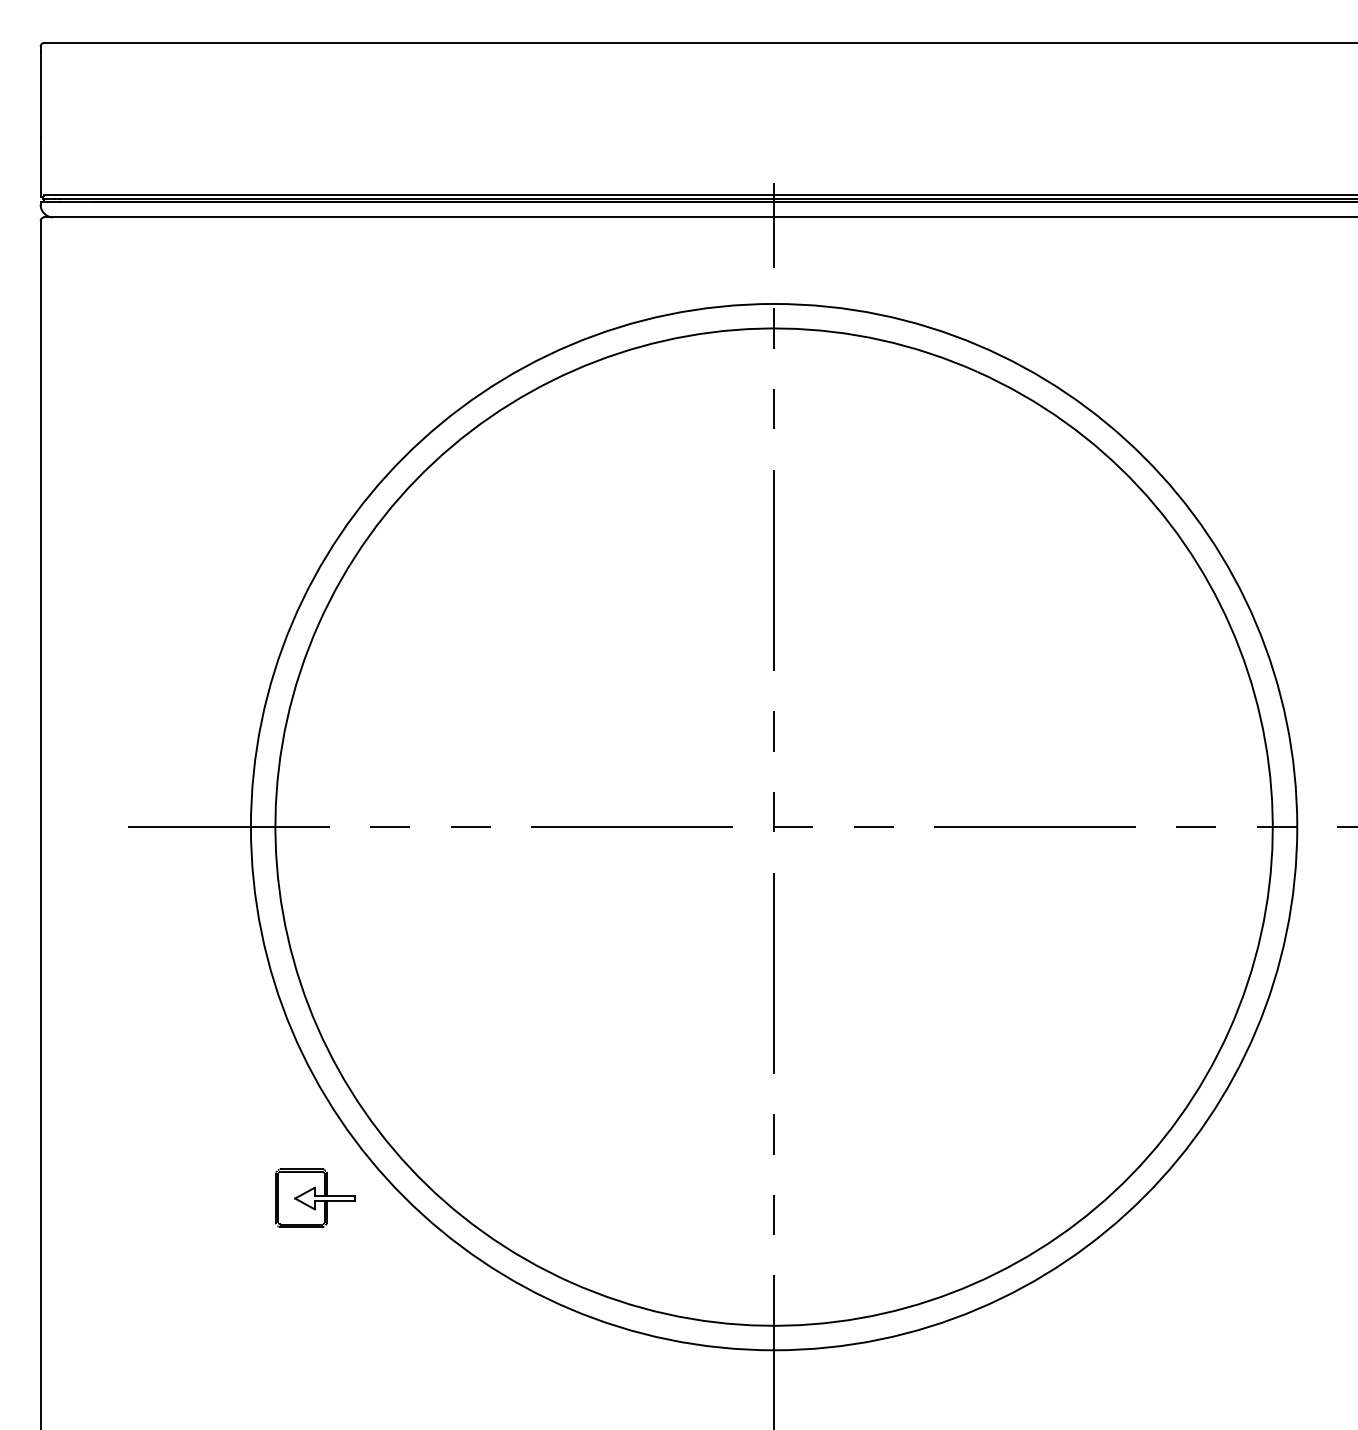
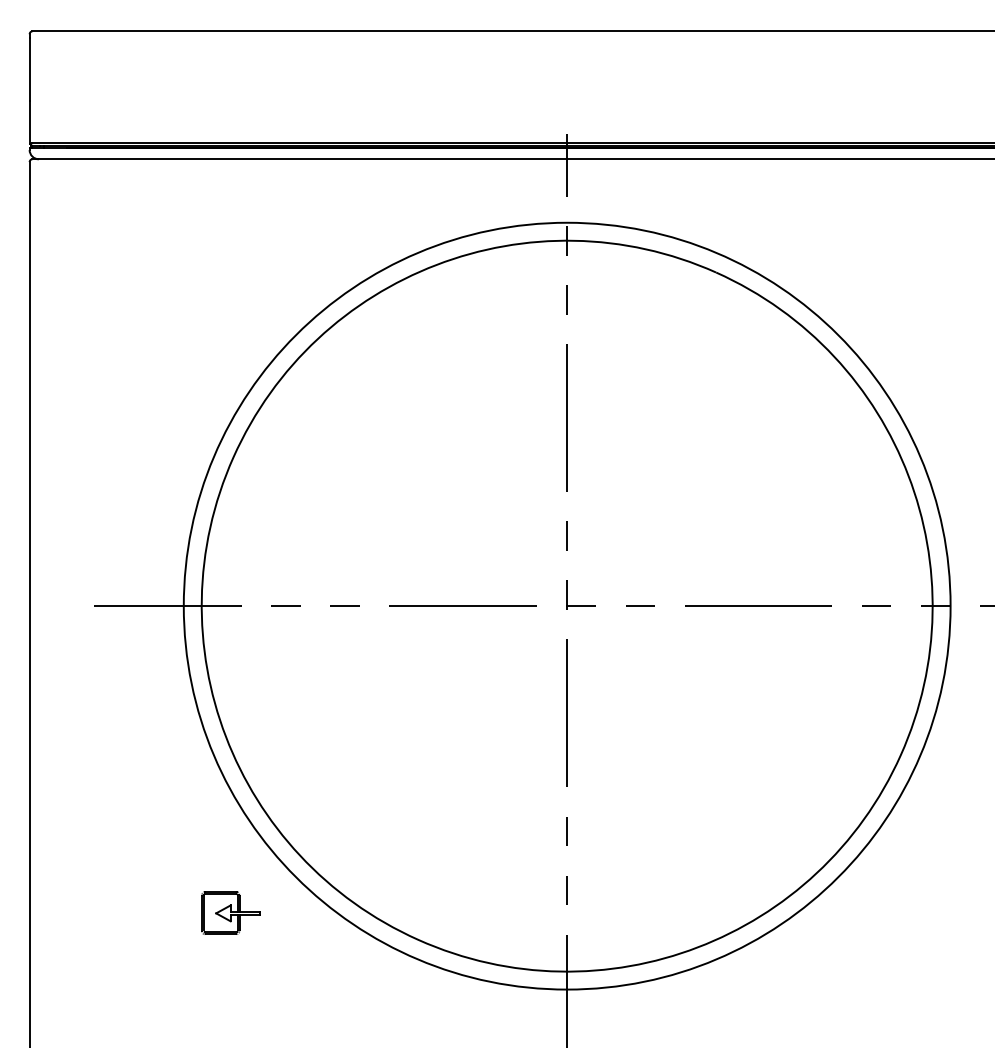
part: (314, 1197) -> (230, 912), moved

